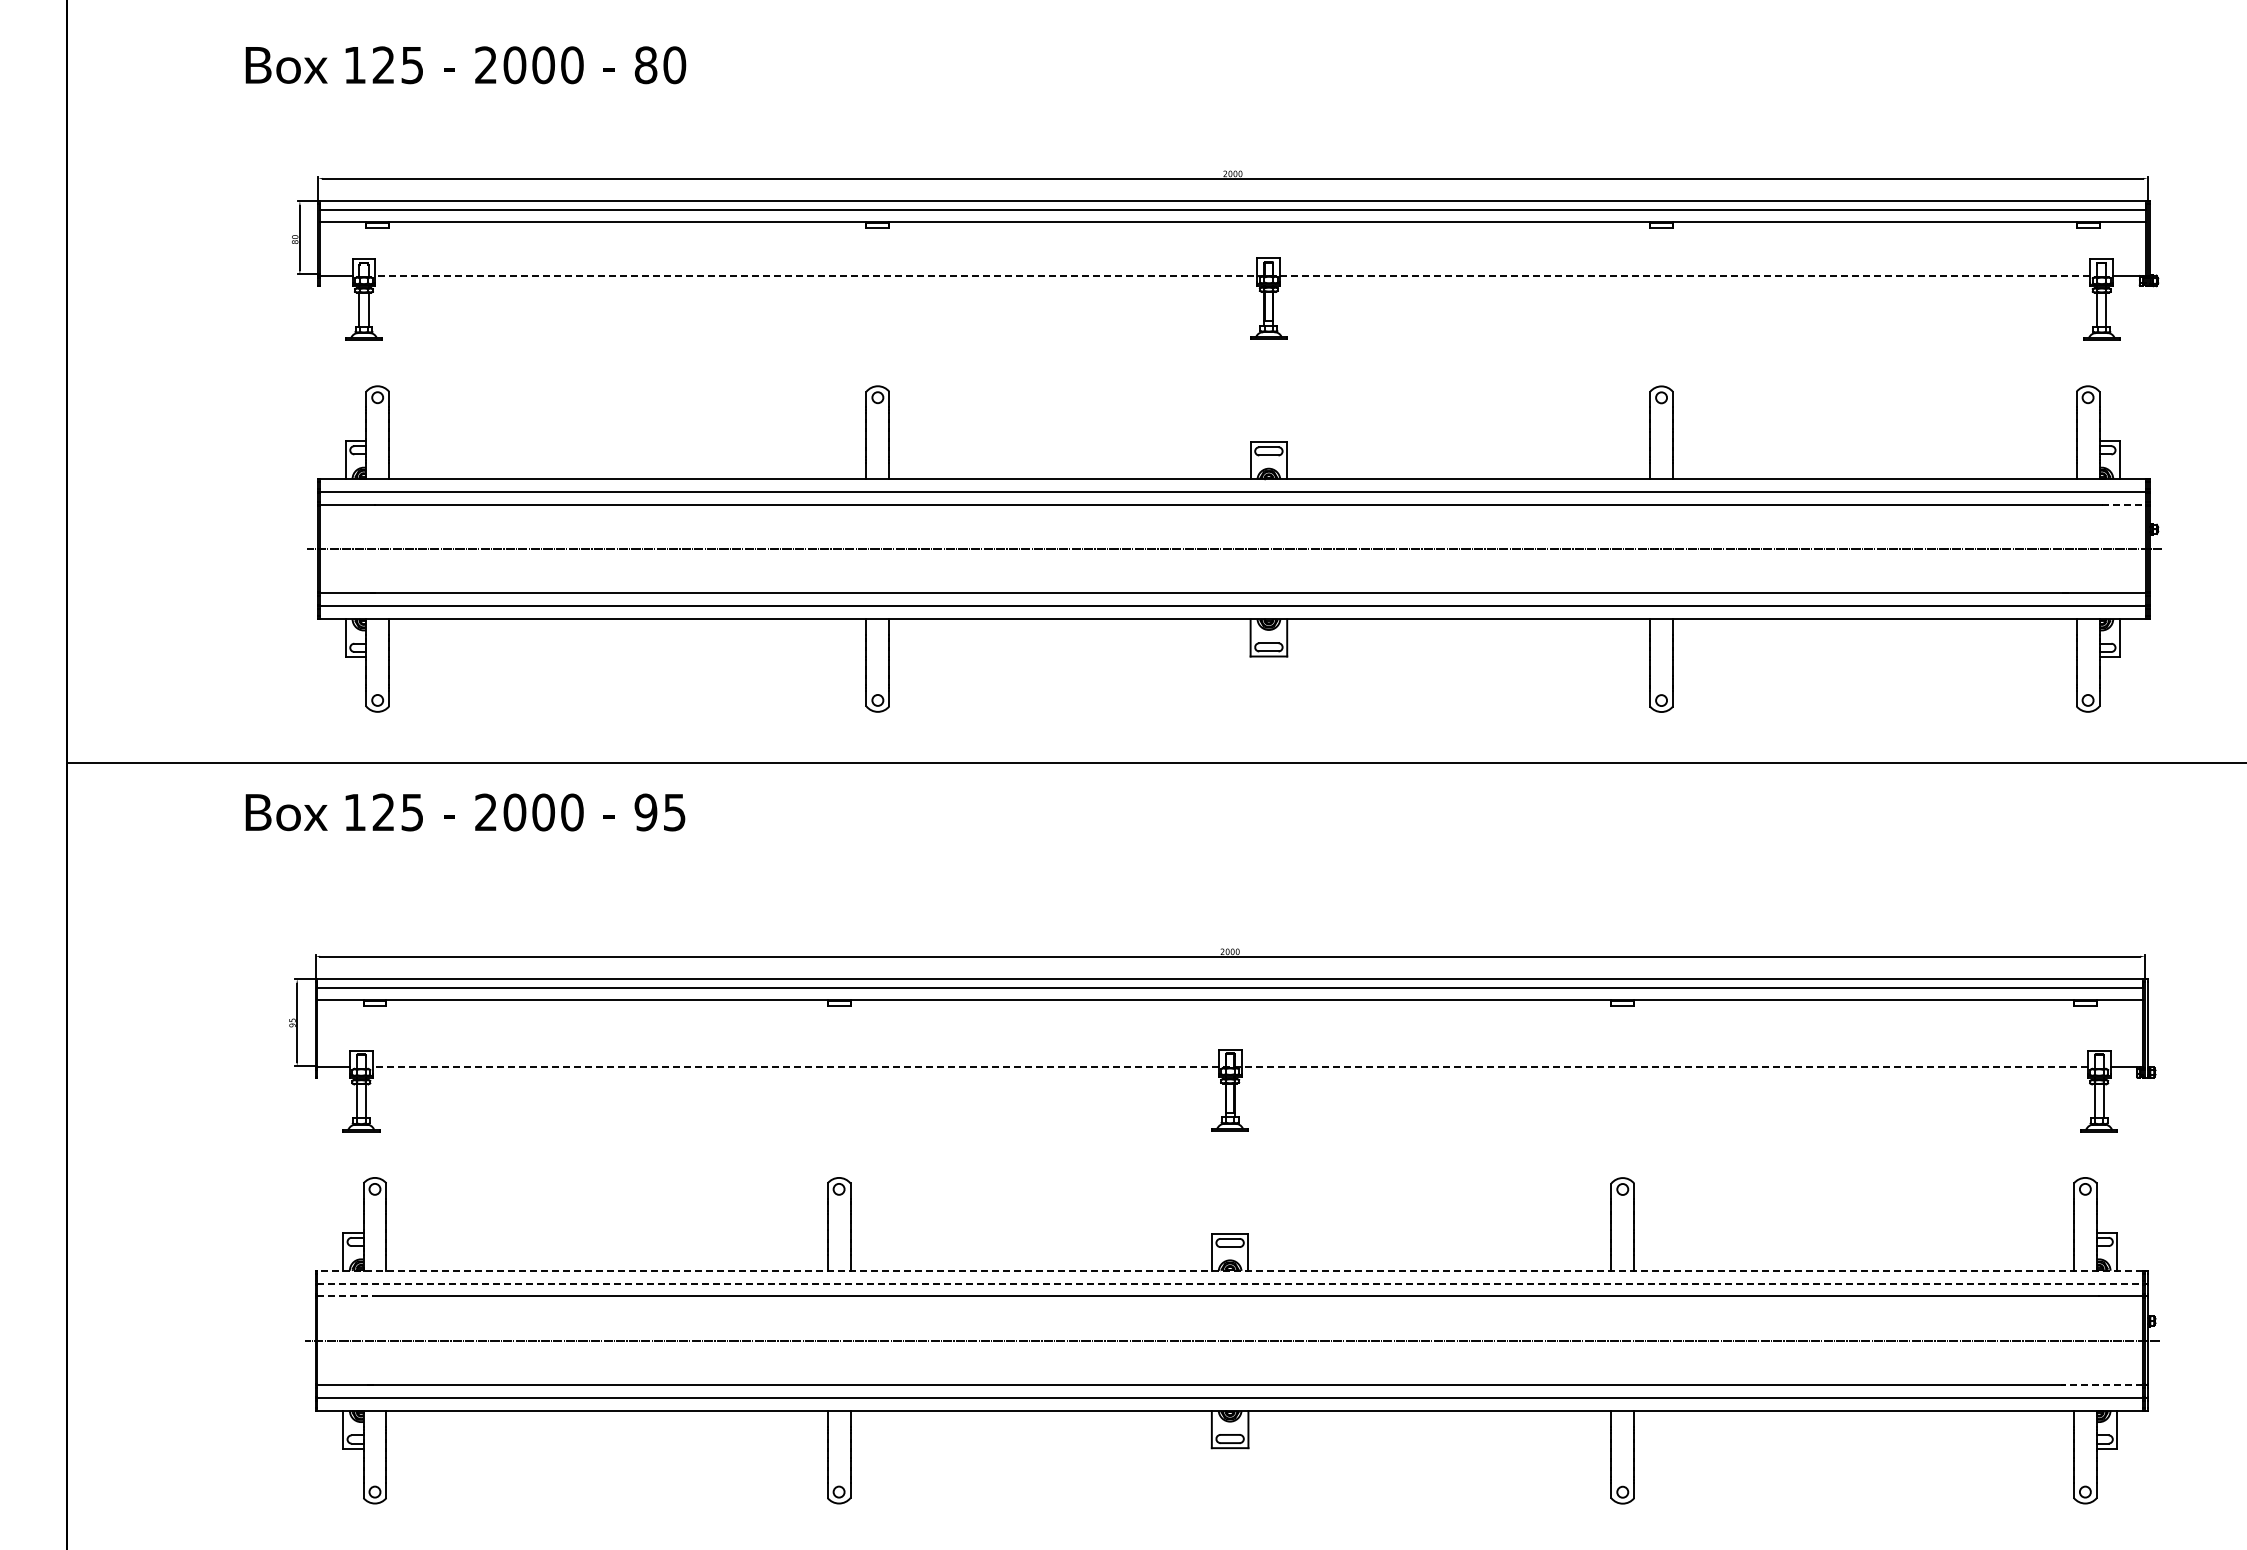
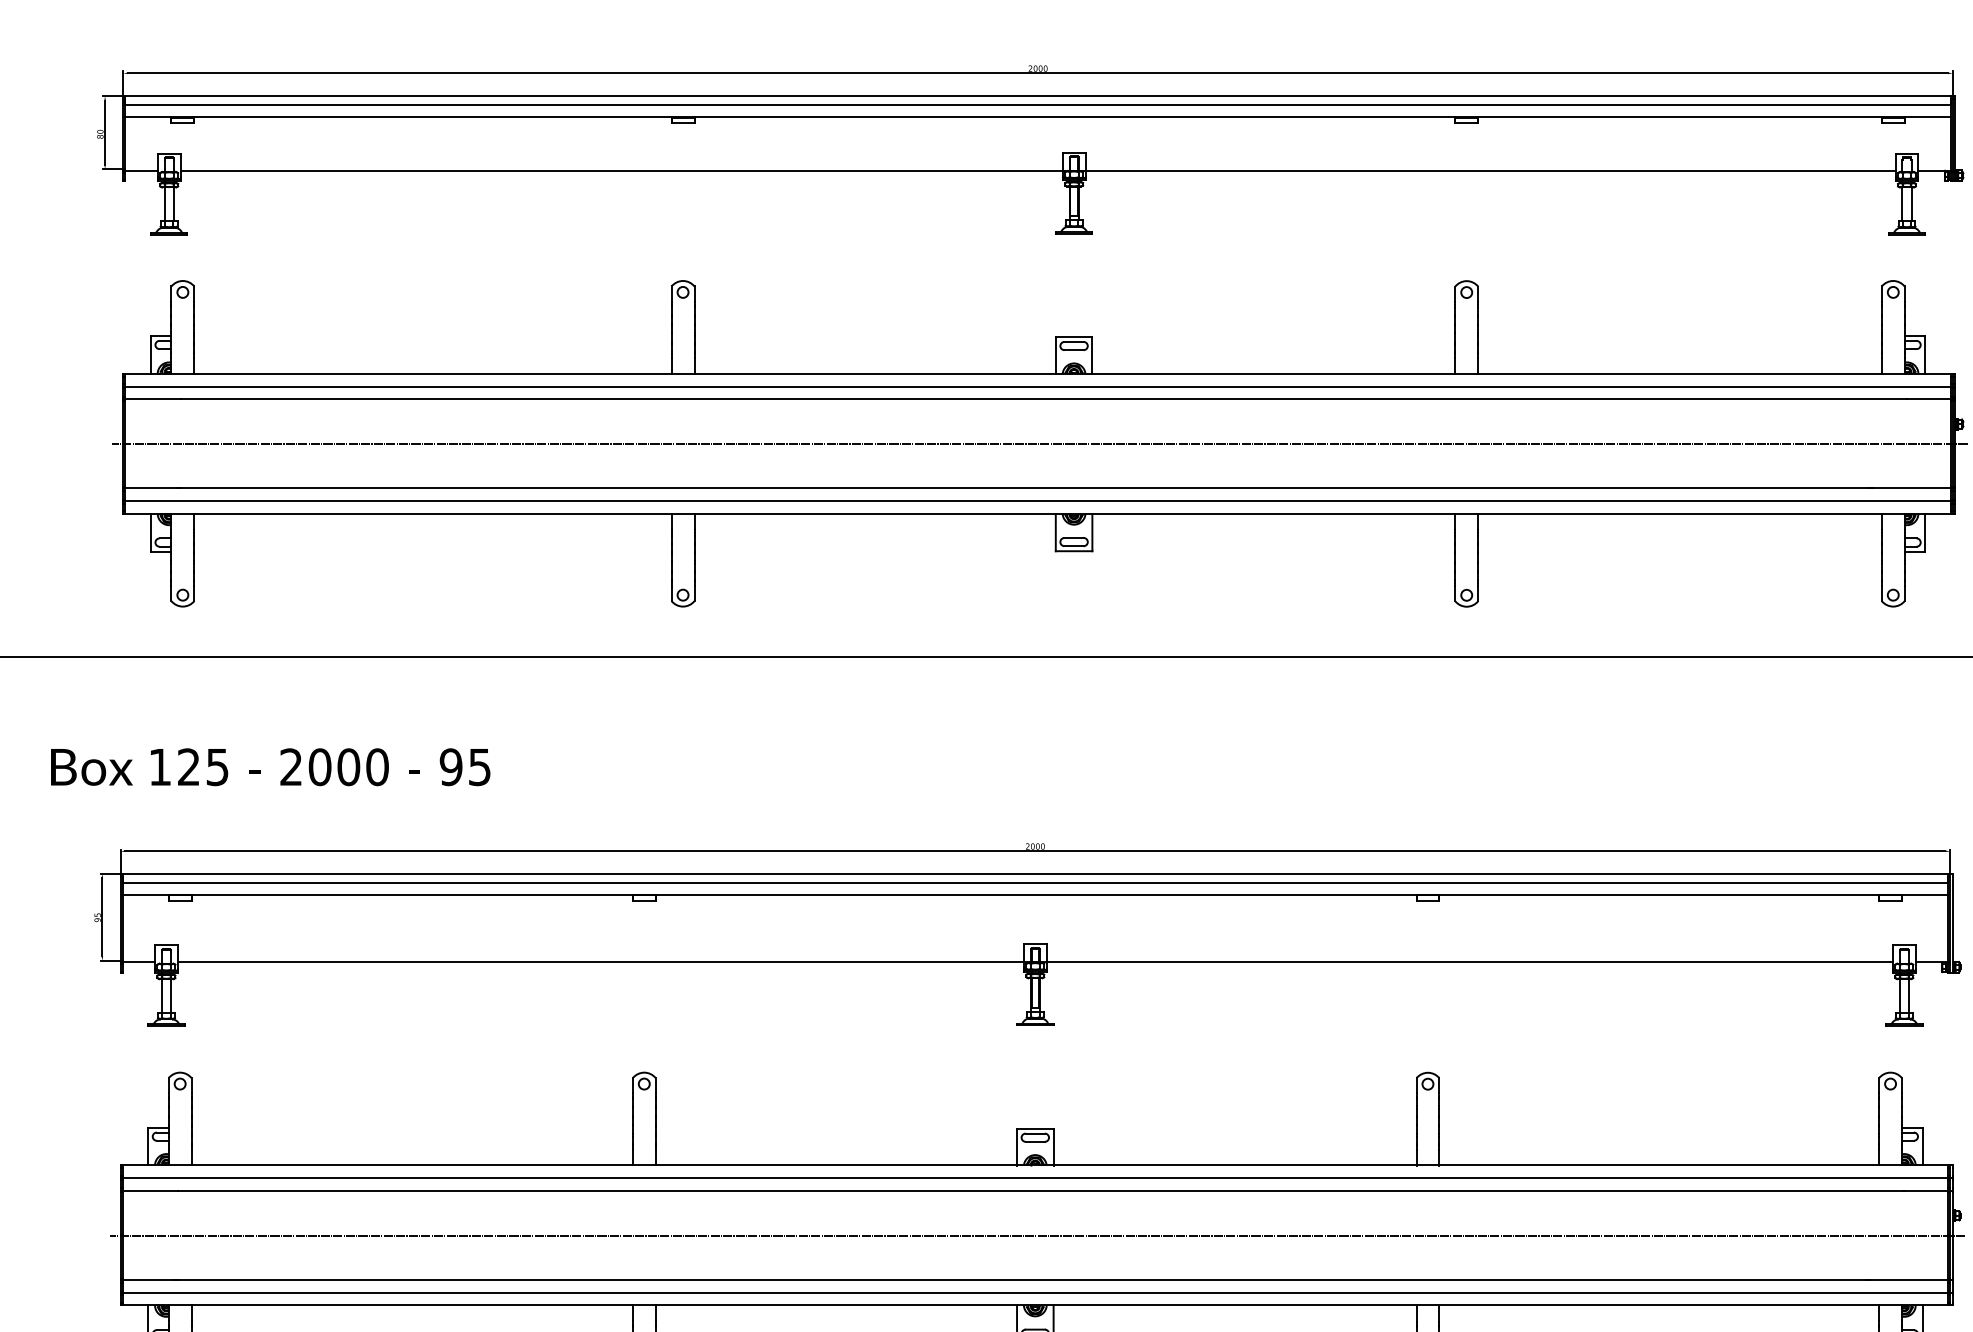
line: (1232, 275) -> (1037, 170), dashed -> solid
line: (2123, 504) -> (1928, 399), dashed -> solid
text: (465, 812) -> (270, 767), moved
line: (1229, 1067) -> (1034, 962), dashed -> solid
line: (1230, 1270) -> (1035, 1165), dashed -> solid
line: (1230, 1283) -> (1035, 1178), dashed -> solid
line: (345, 1296) -> (150, 1191), dashed -> solid
line: (2101, 1385) -> (1906, 1280), dashed -> solid

